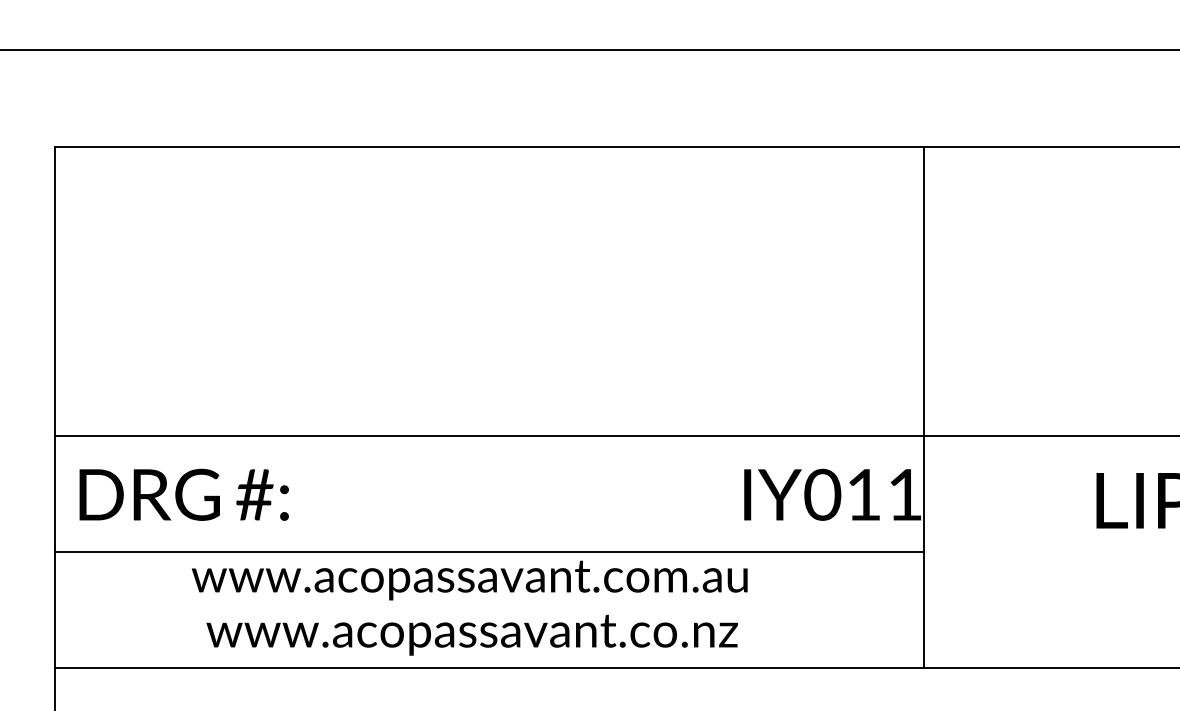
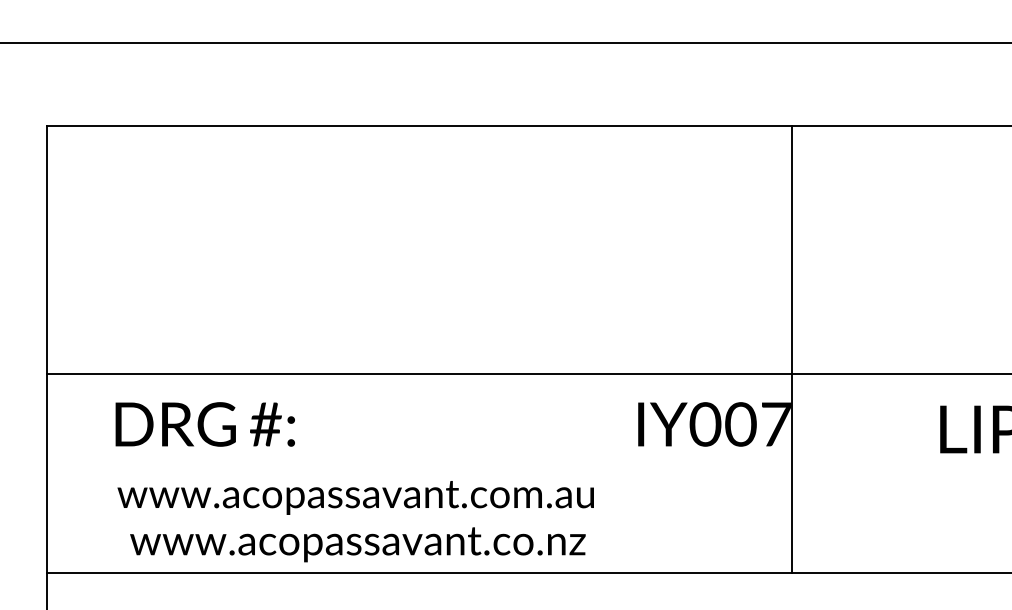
text: (183, 494) -> (204, 424), moved
text: (883, 494) -> (757, 424), IY011 -> IY007
line: (488, 552) -> (418, 473), removed
text: (469, 607) -> (355, 521), moved

